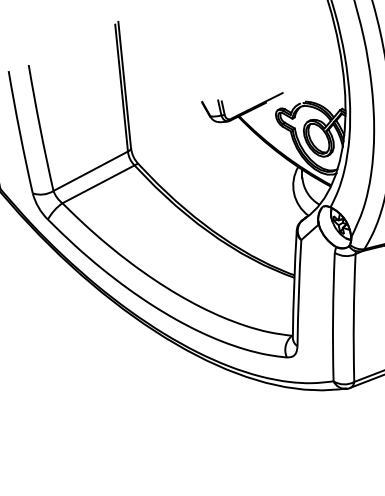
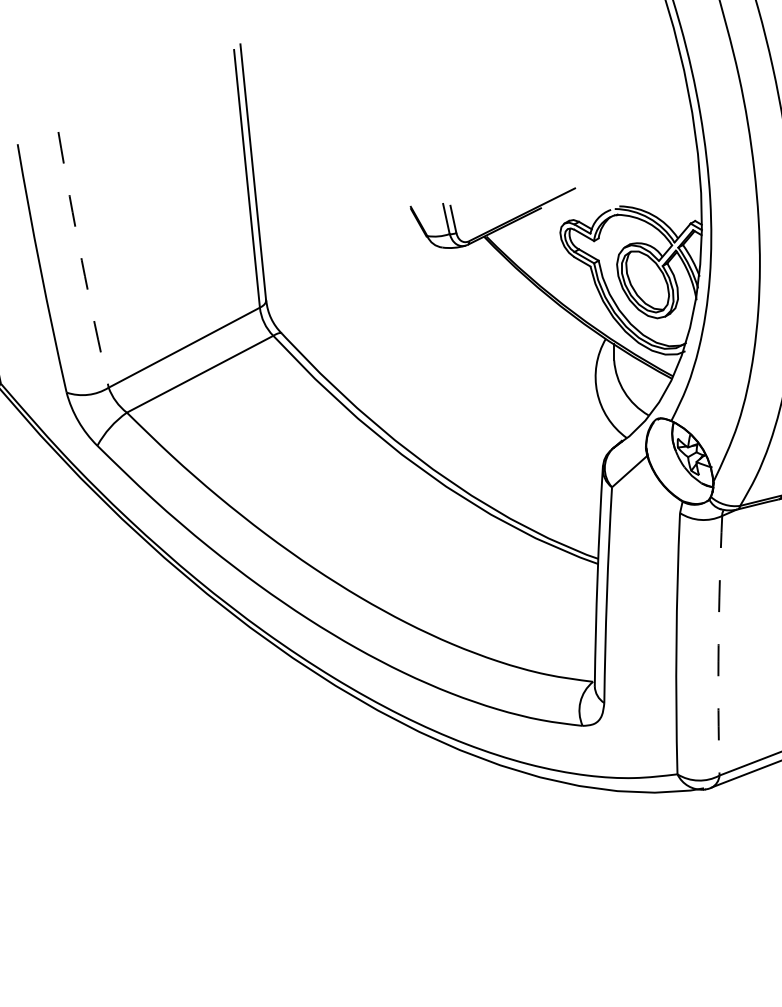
arc: (40, 128) -> (82, 260), solid -> dashed
arc: (353, 318) -> (717, 646), solid -> dashed

